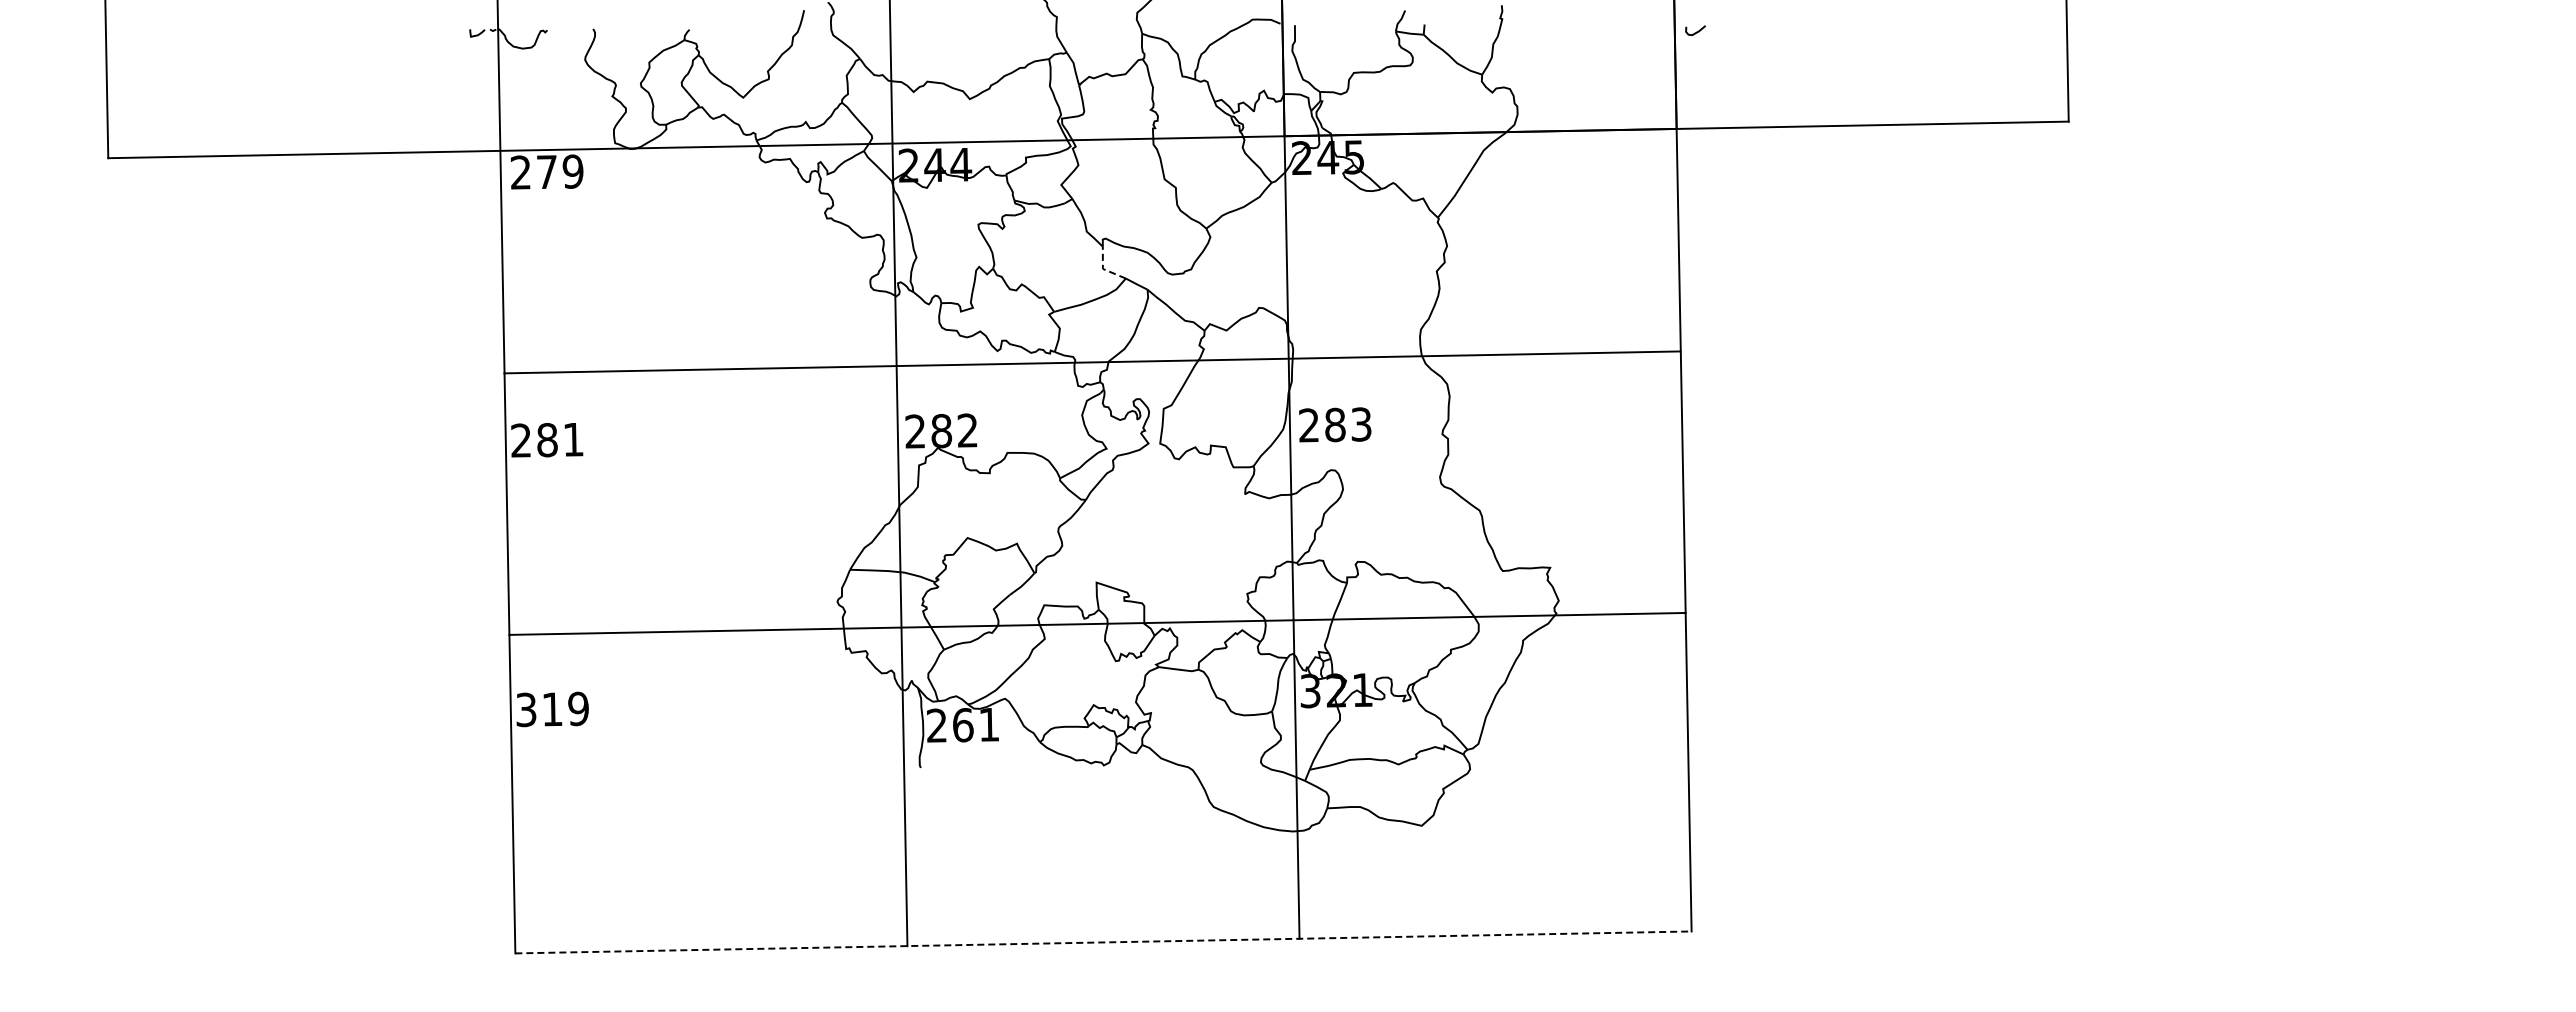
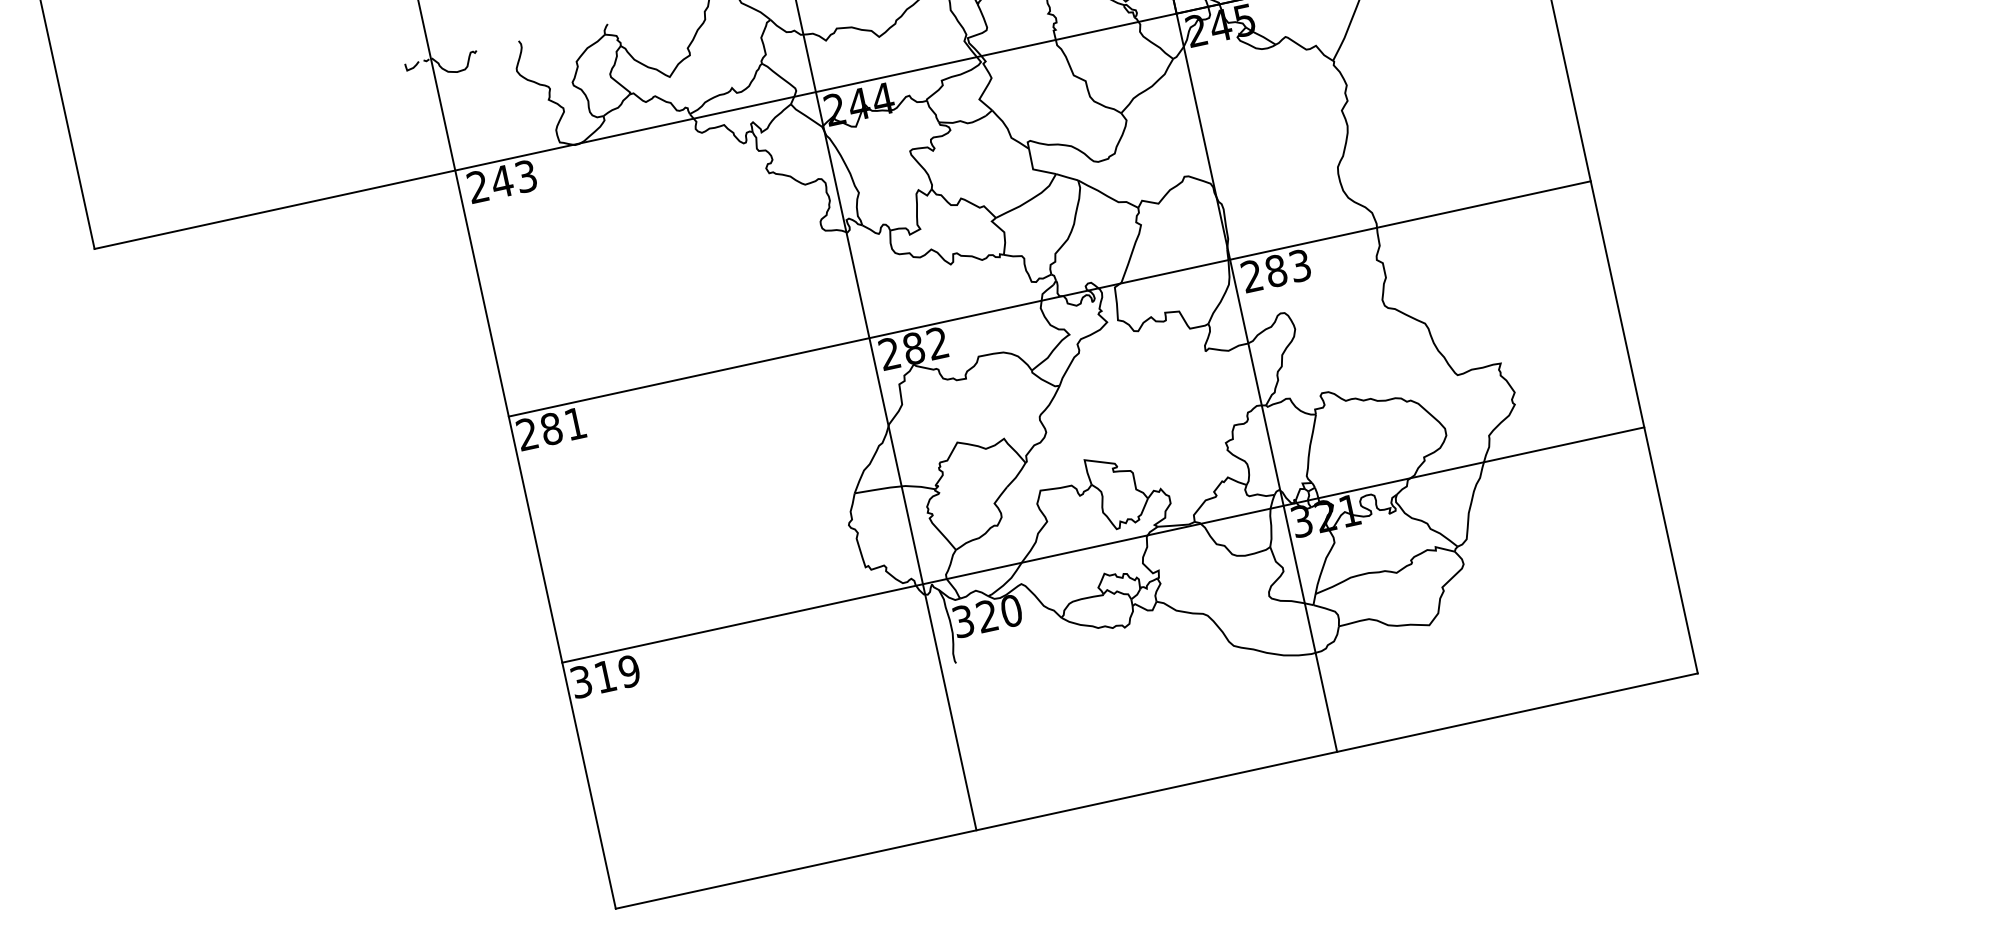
text: (559, 171) -> (513, 178), 279 -> 243
line: (1102, 268) -> (1032, 169), dashed -> solid
line: (1092, 362) -> (1049, 299), moved
line: (1097, 623) -> (1103, 544), moved
text: (963, 724) -> (987, 615), 261 -> 320
line: (1103, 942) -> (1156, 791), dashed -> solid

